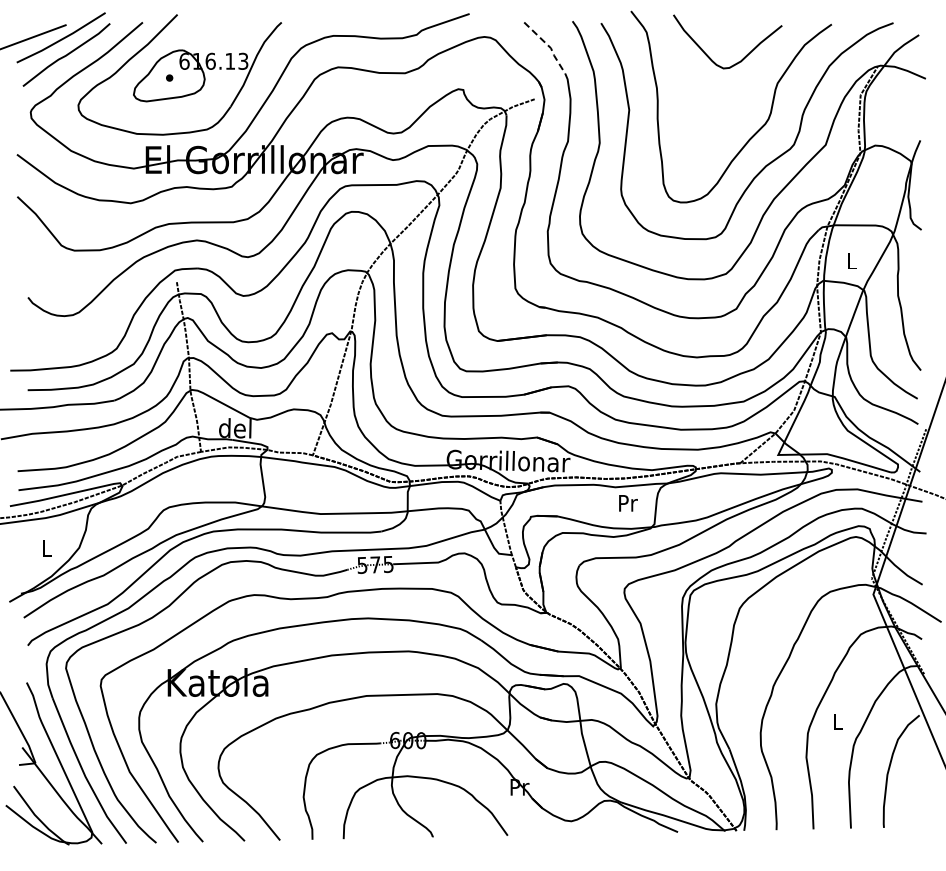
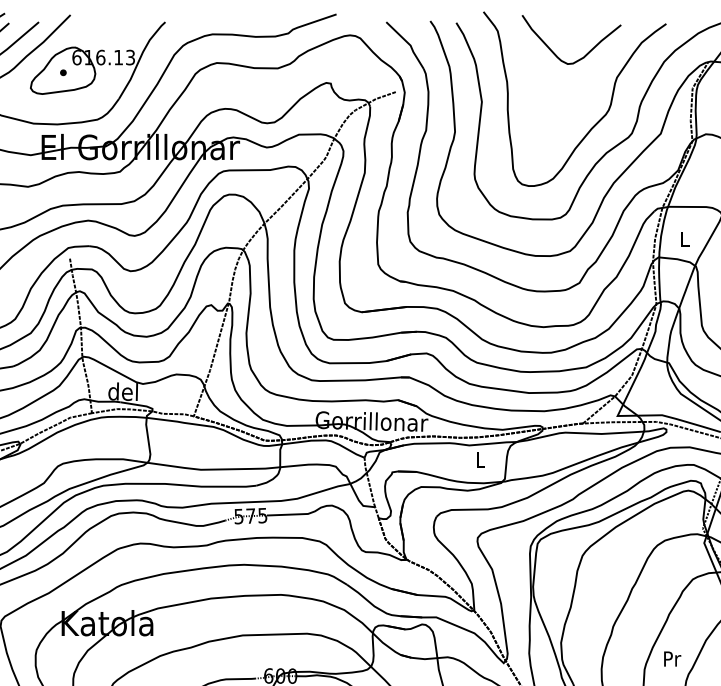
line: (548, 46) -> (408, 44), dashed -> solid
text: (628, 503) -> (481, 460), Pr -> L
text: (838, 721) -> (672, 658), L -> Pr

